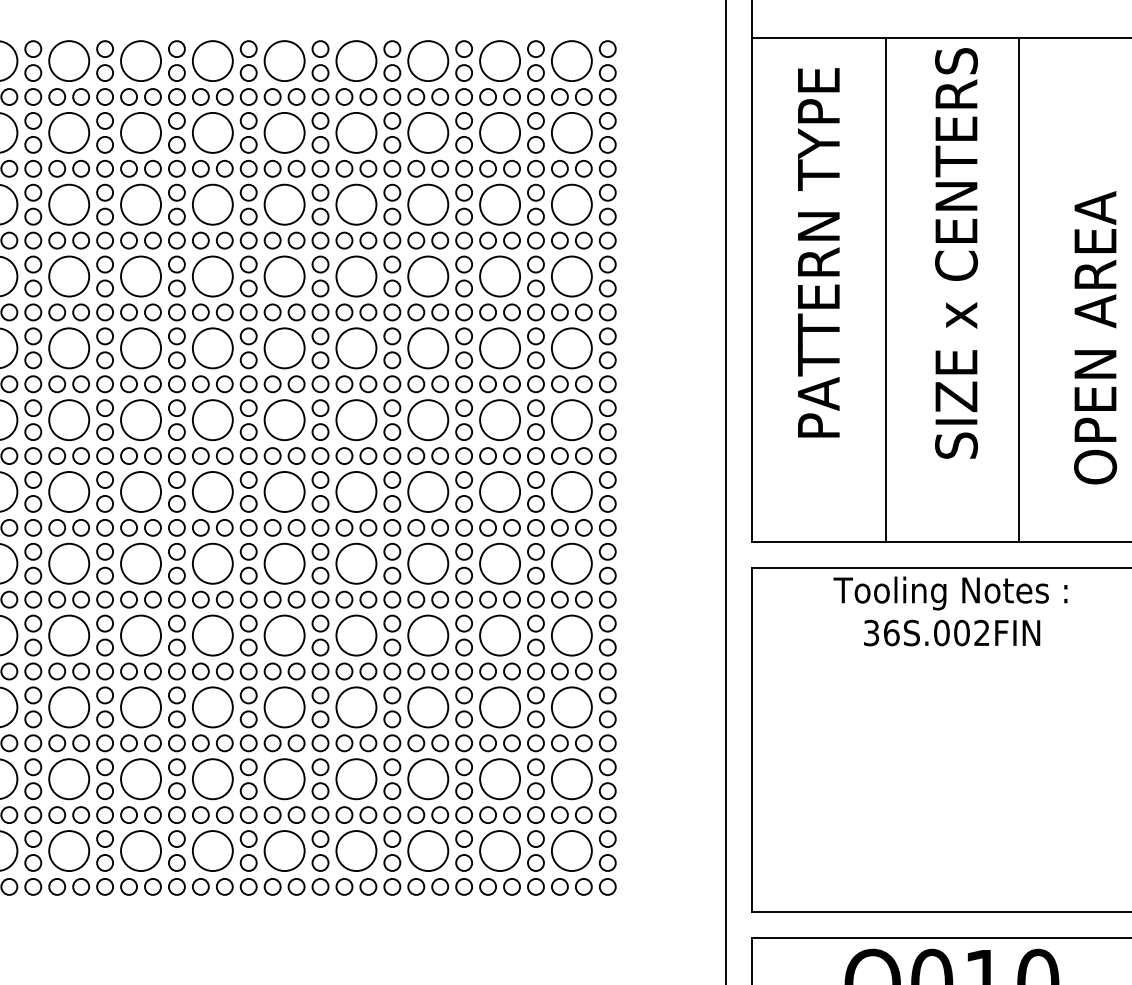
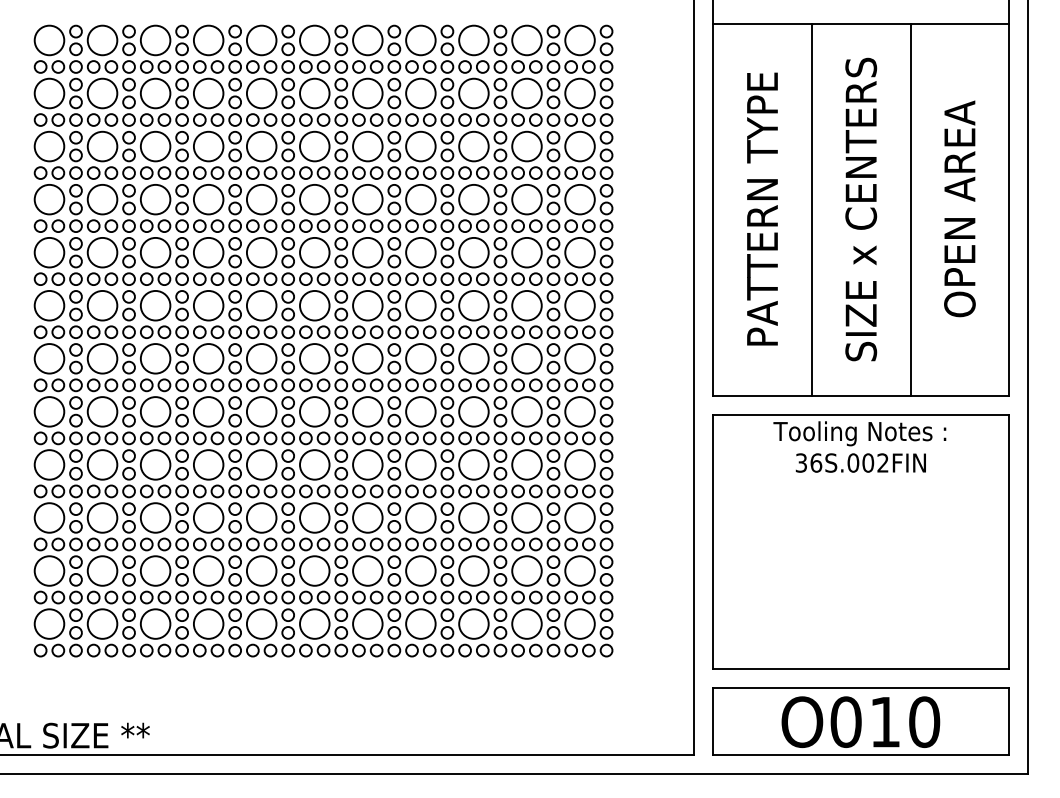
text: (818, 251) -> (762, 208), moved
text: (956, 253) -> (861, 209), moved
text: (1094, 337) -> (959, 208), moved

